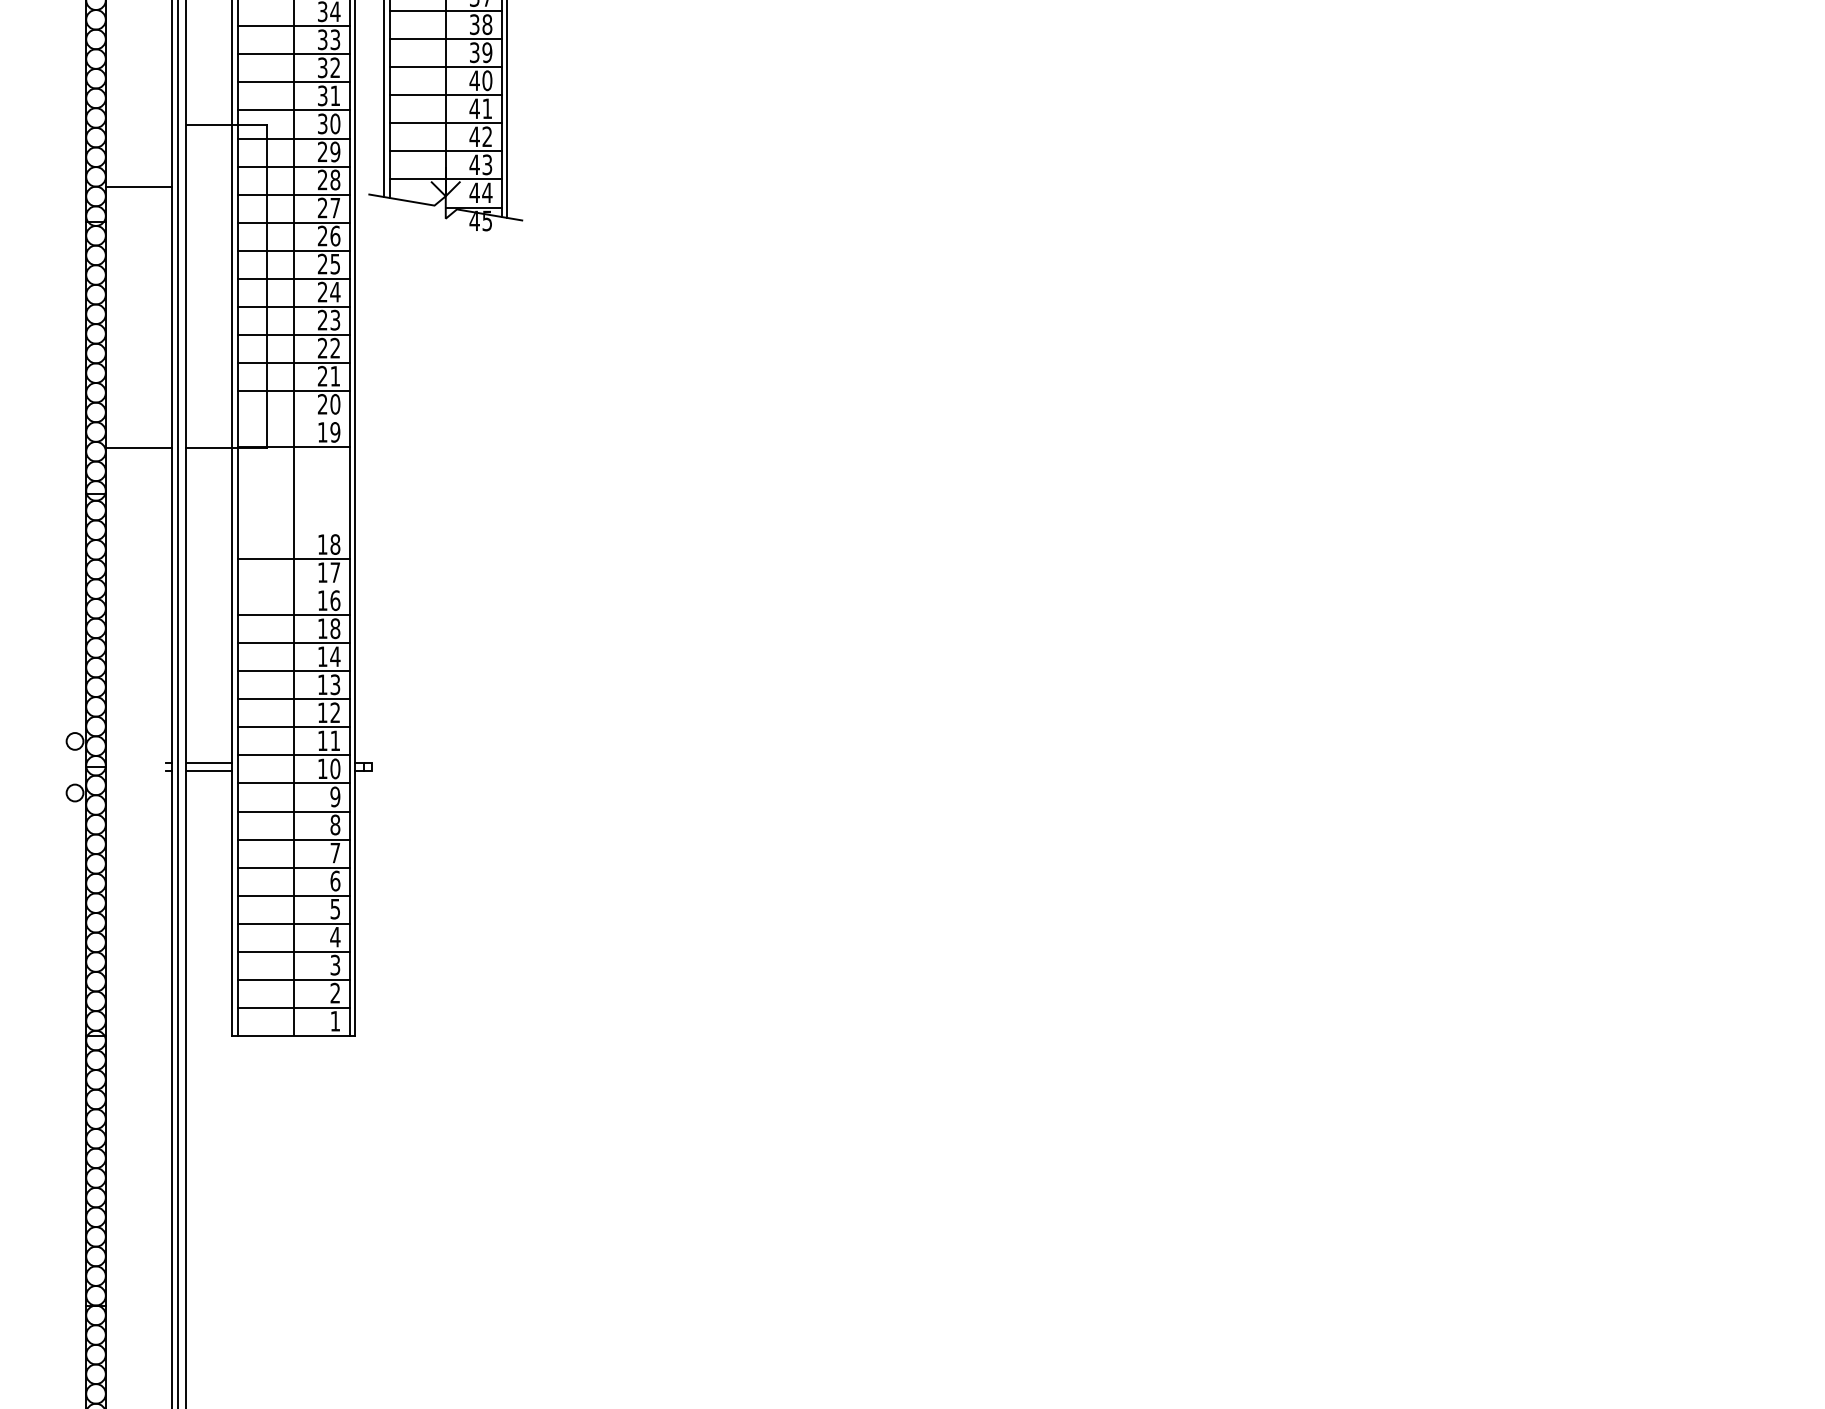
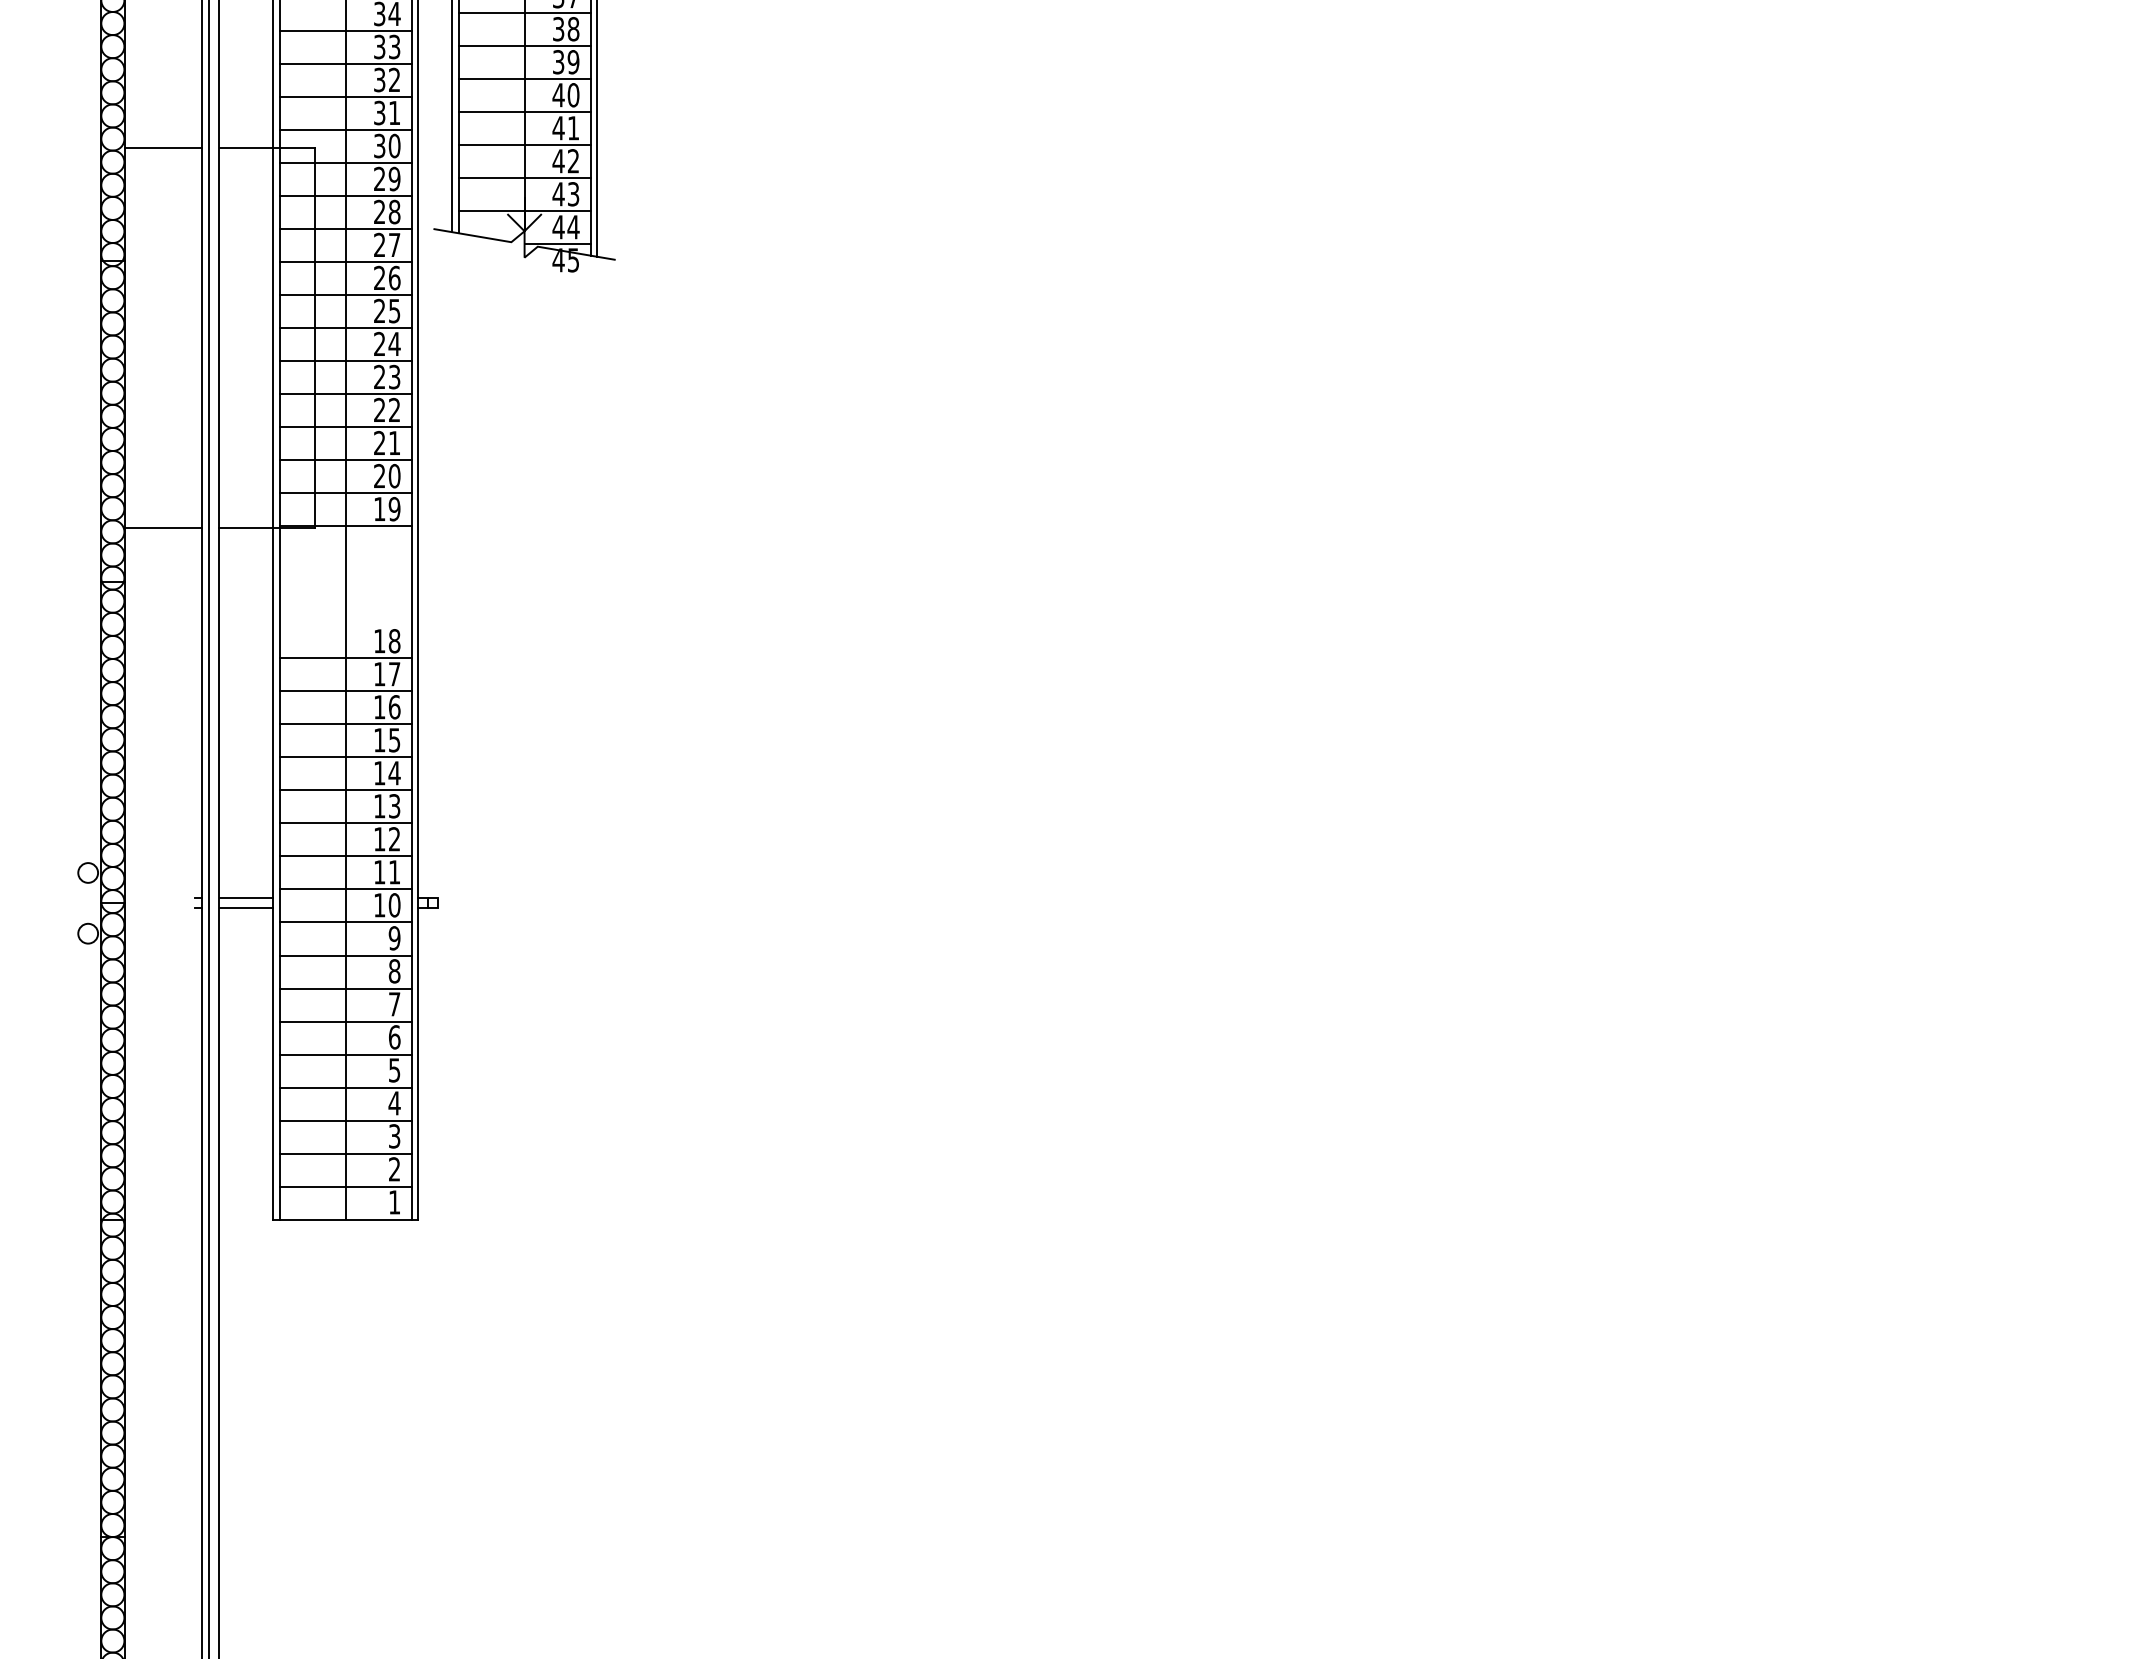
line: (138, 187) -> (162, 147), moved
line: (293, 419) -> (345, 493), added
line: (293, 587) -> (345, 691), added
text: (335, 628) -> (394, 740), 18 -> 15

